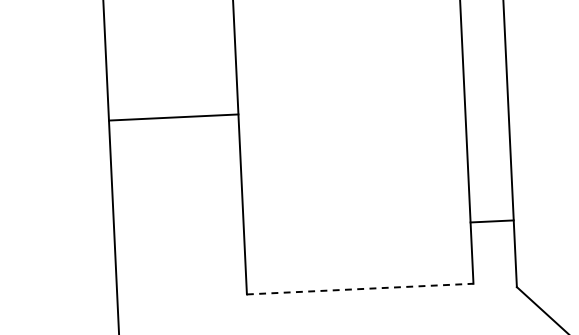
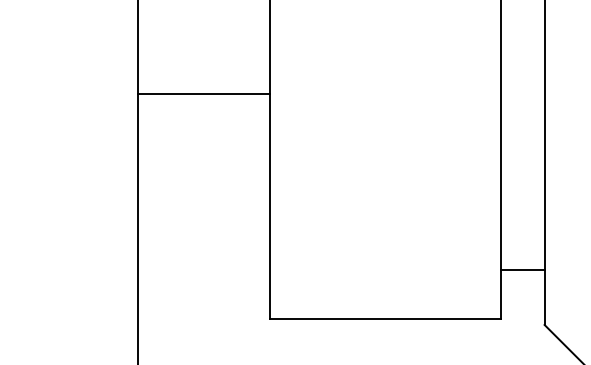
line: (173, 117) -> (203, 93), moved
line: (492, 221) -> (522, 269), moved
line: (360, 289) -> (385, 319), dashed -> solid

